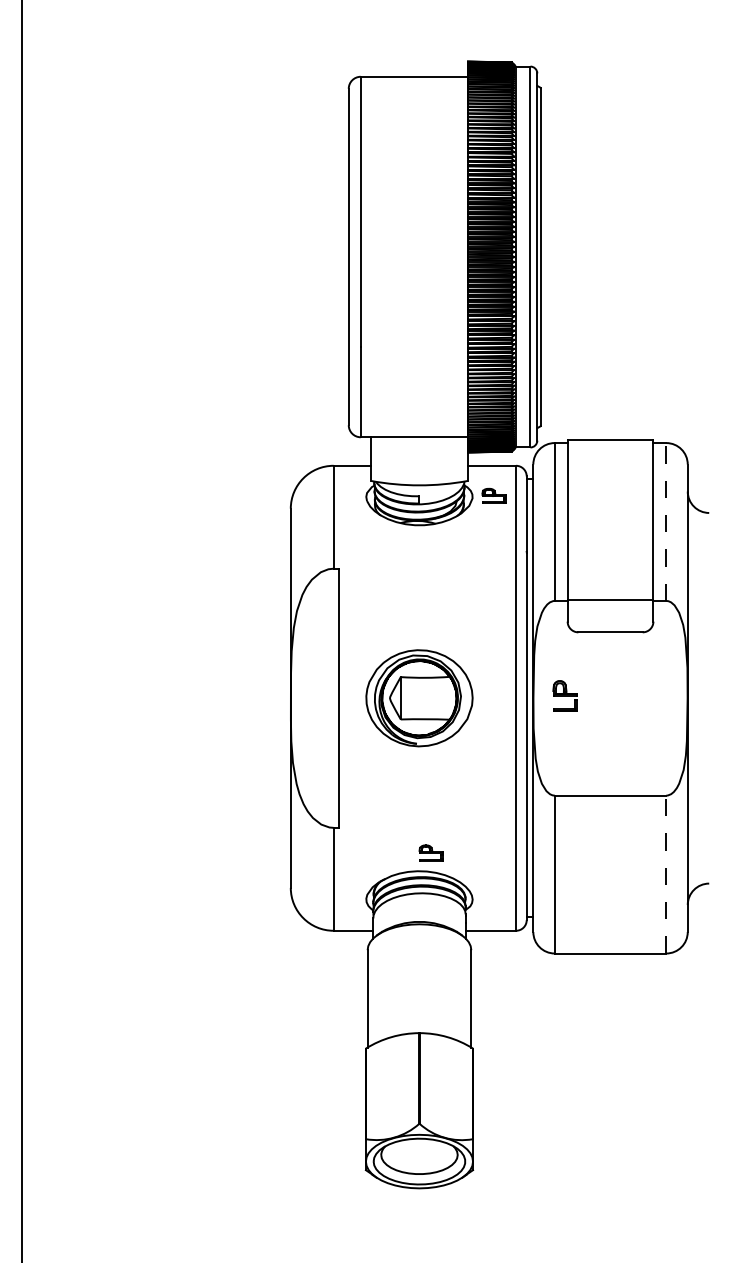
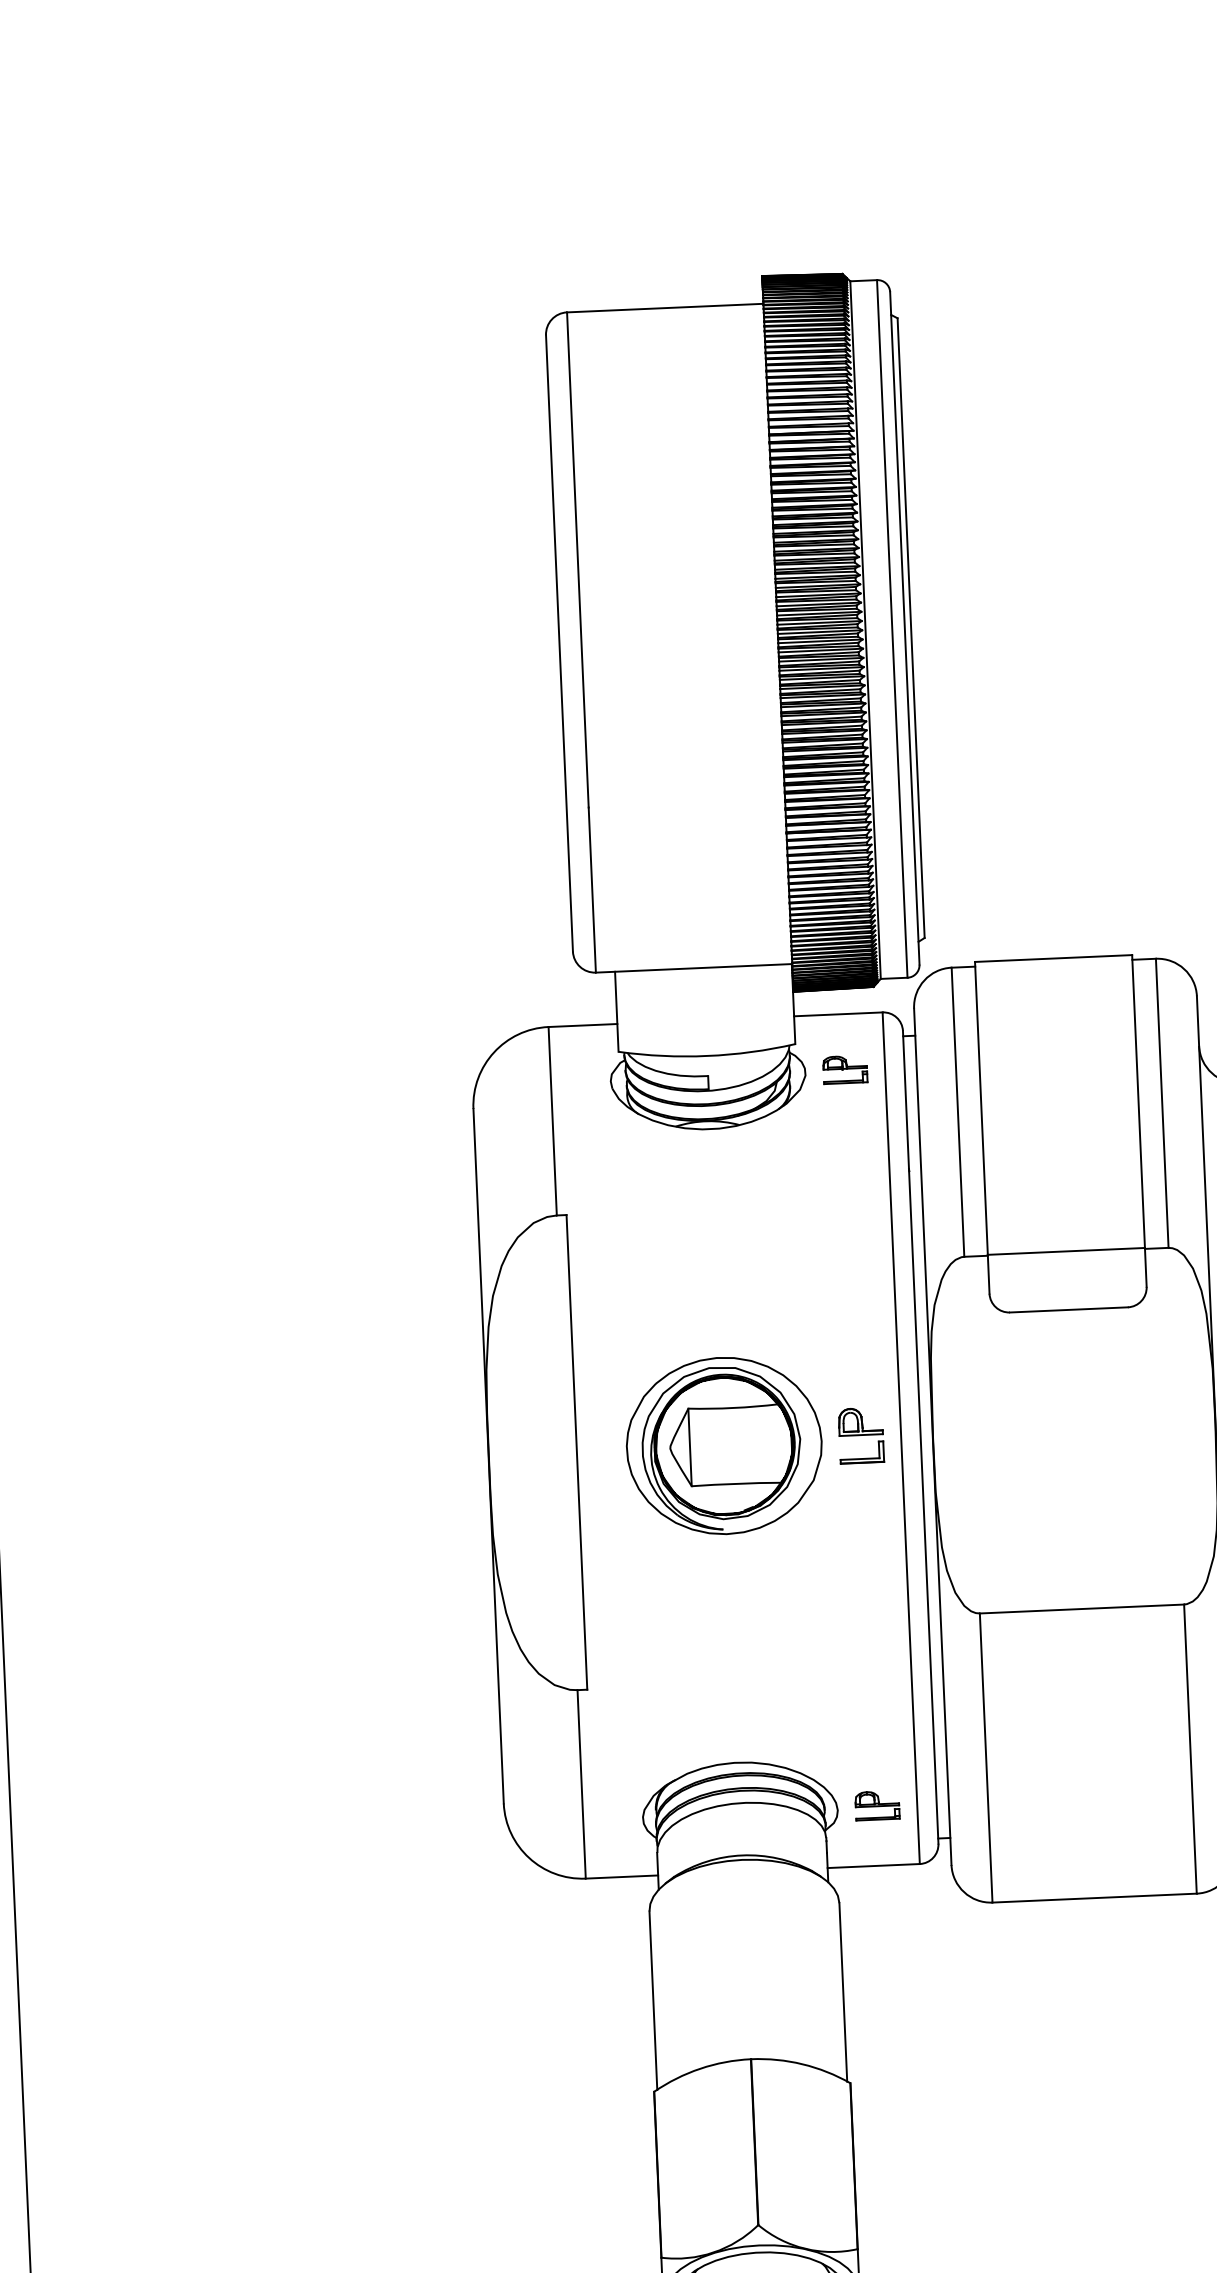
line: (666, 521) -> (1162, 1102), dashed -> solid
part: (564, 695) -> (859, 1434), moved
part: (430, 852) -> (875, 1804), moved
line: (666, 874) -> (1190, 1748), dashed -> solid

